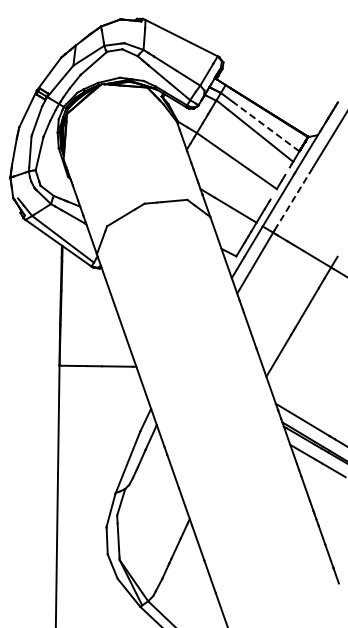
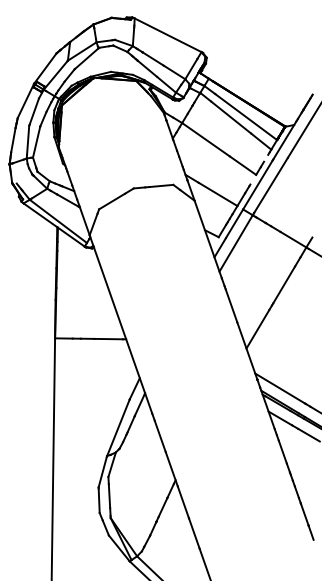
line: (266, 126) -> (246, 117), dashed -> solid
line: (292, 200) -> (270, 185), dashed -> solid

